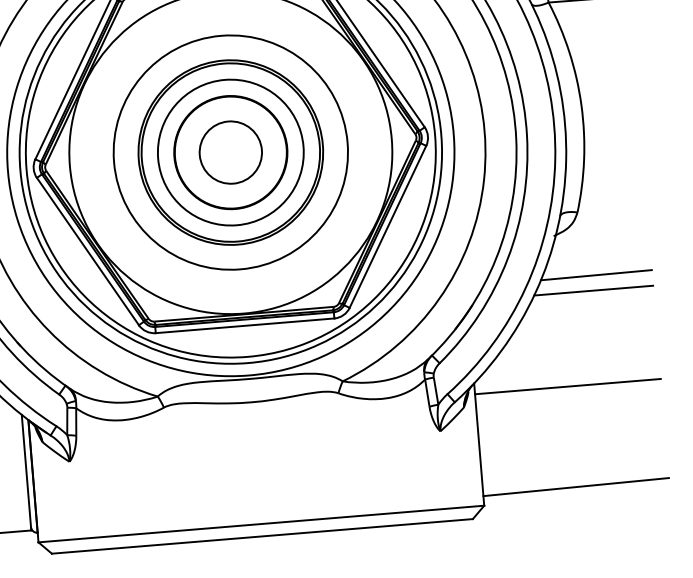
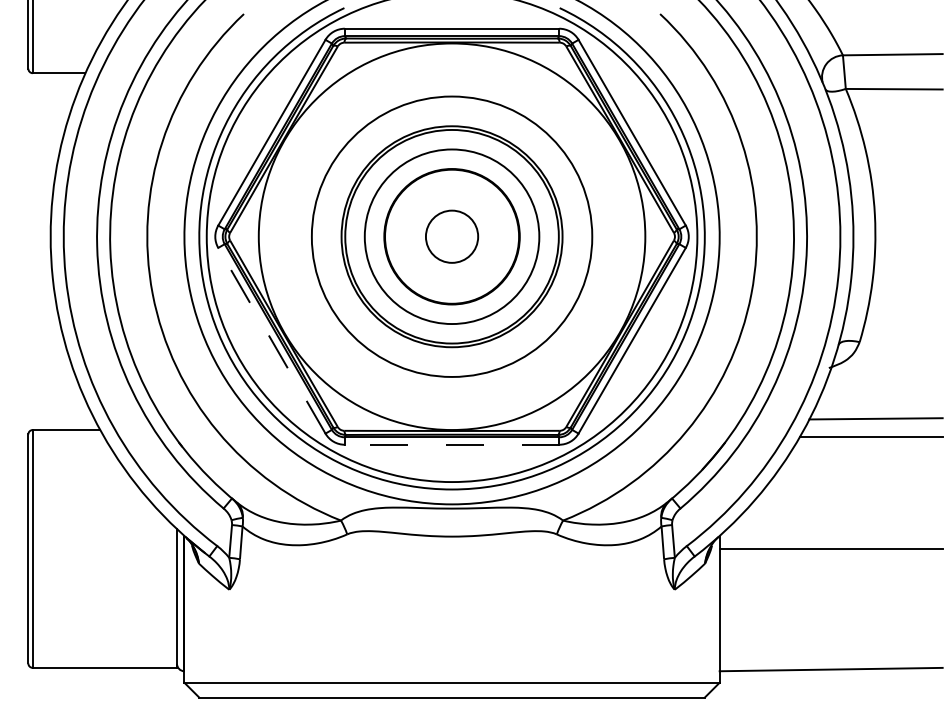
circle: (230, 152) -> (451, 236), size x0.7
line: (87, 251) -> (271, 340), solid -> dashed
line: (244, 325) -> (451, 444), solid -> dashed

